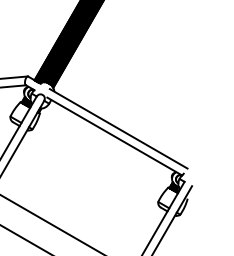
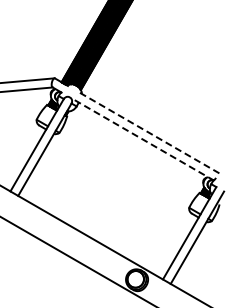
line: (118, 128) -> (148, 132), solid -> dashed
line: (114, 136) -> (144, 140), solid -> dashed

